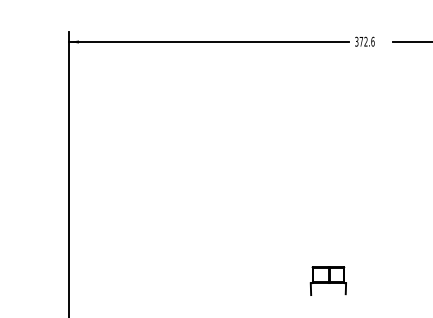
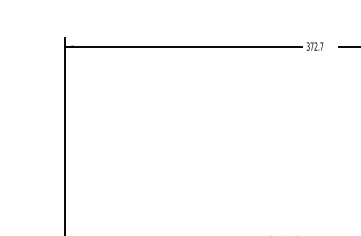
text: (372, 41) -> (321, 46), 372.6 -> 372.7

